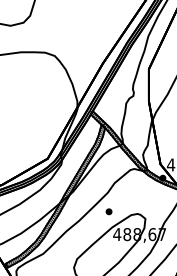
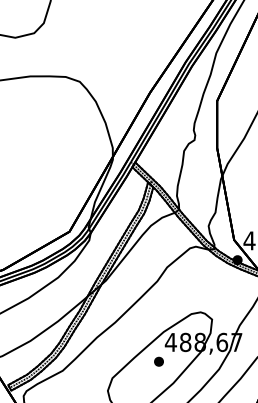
part: (108, 211) -> (158, 361), moved

